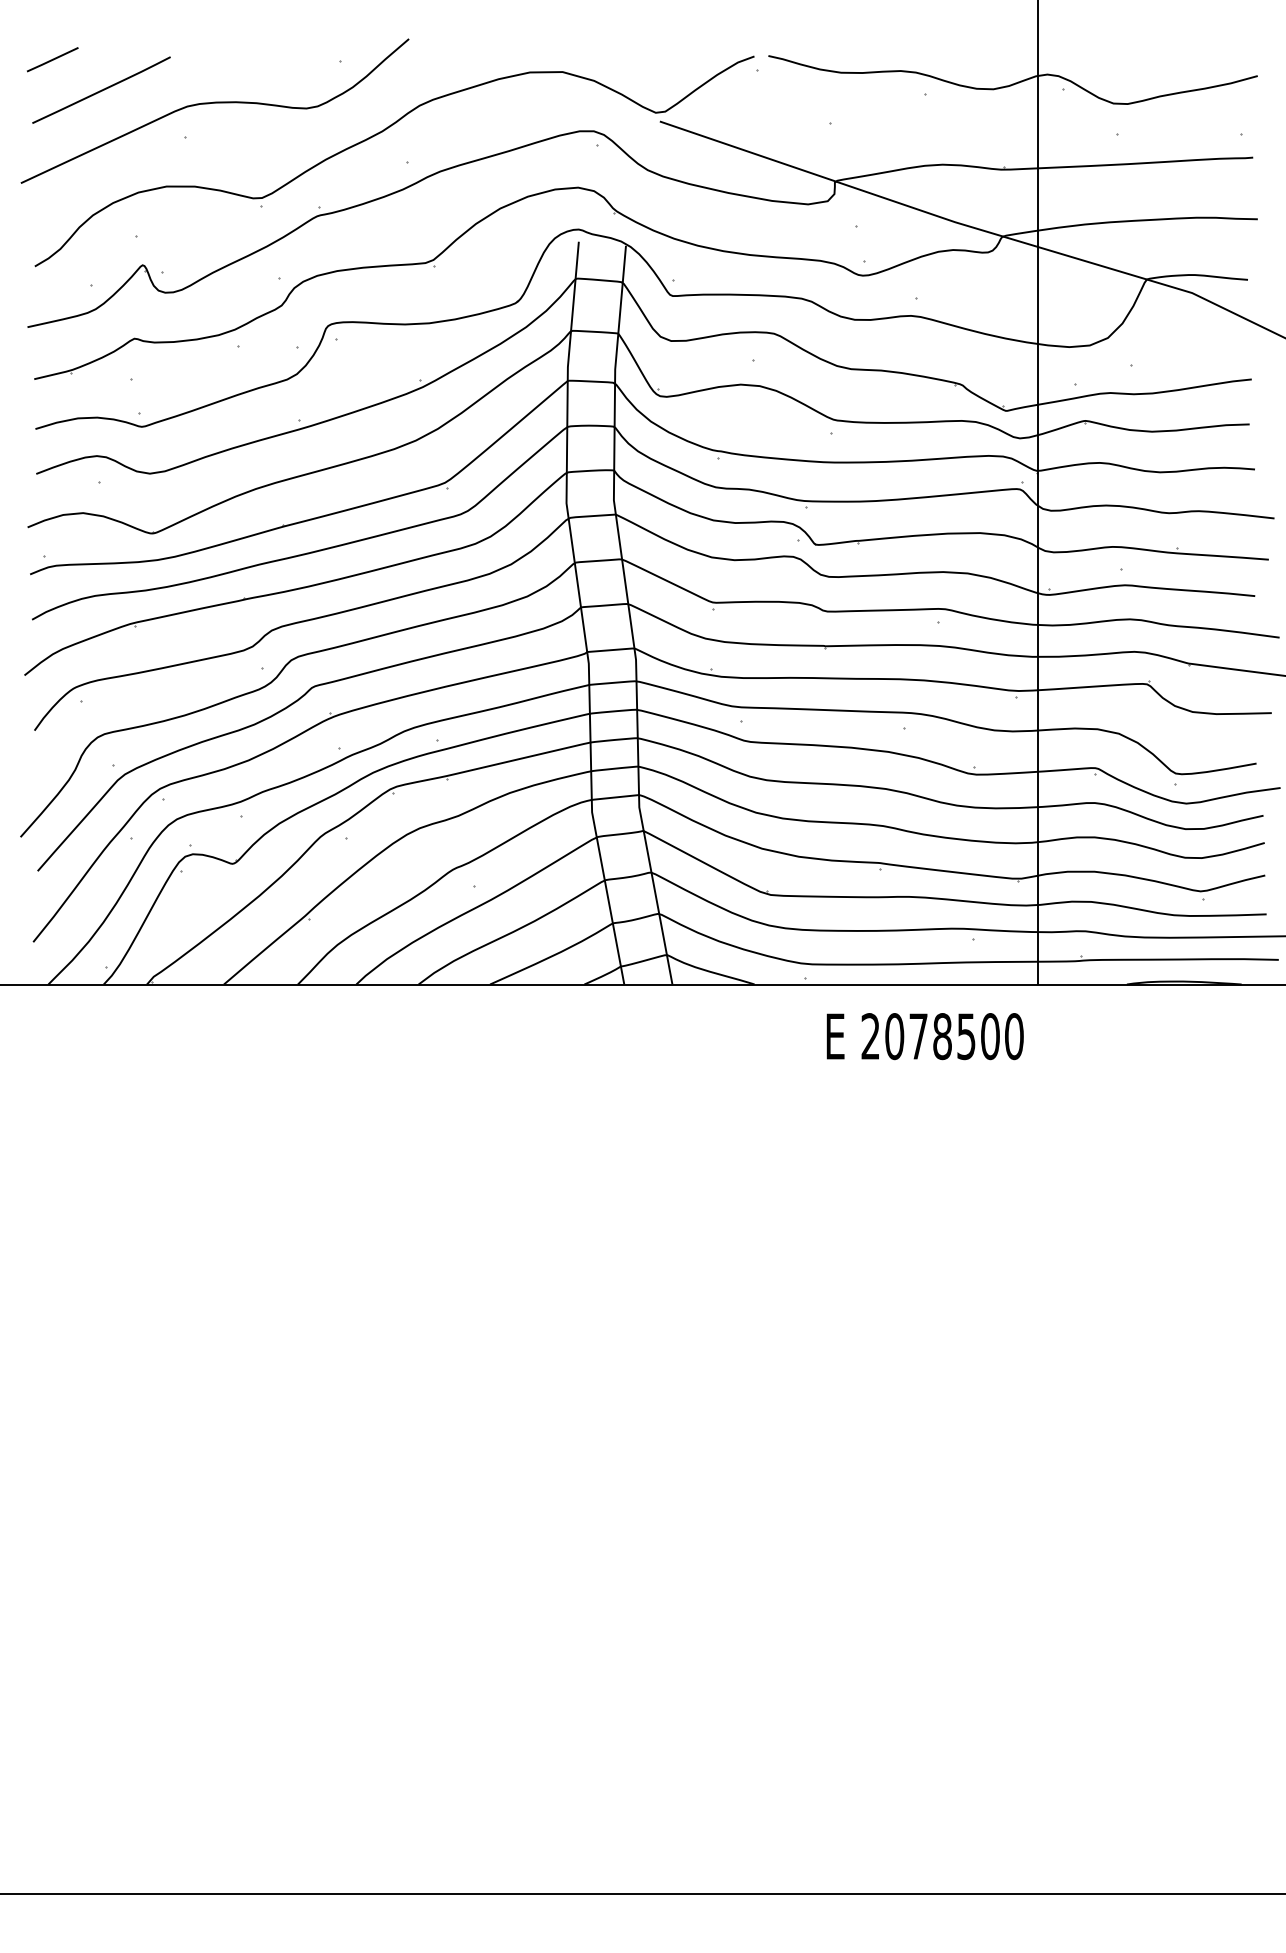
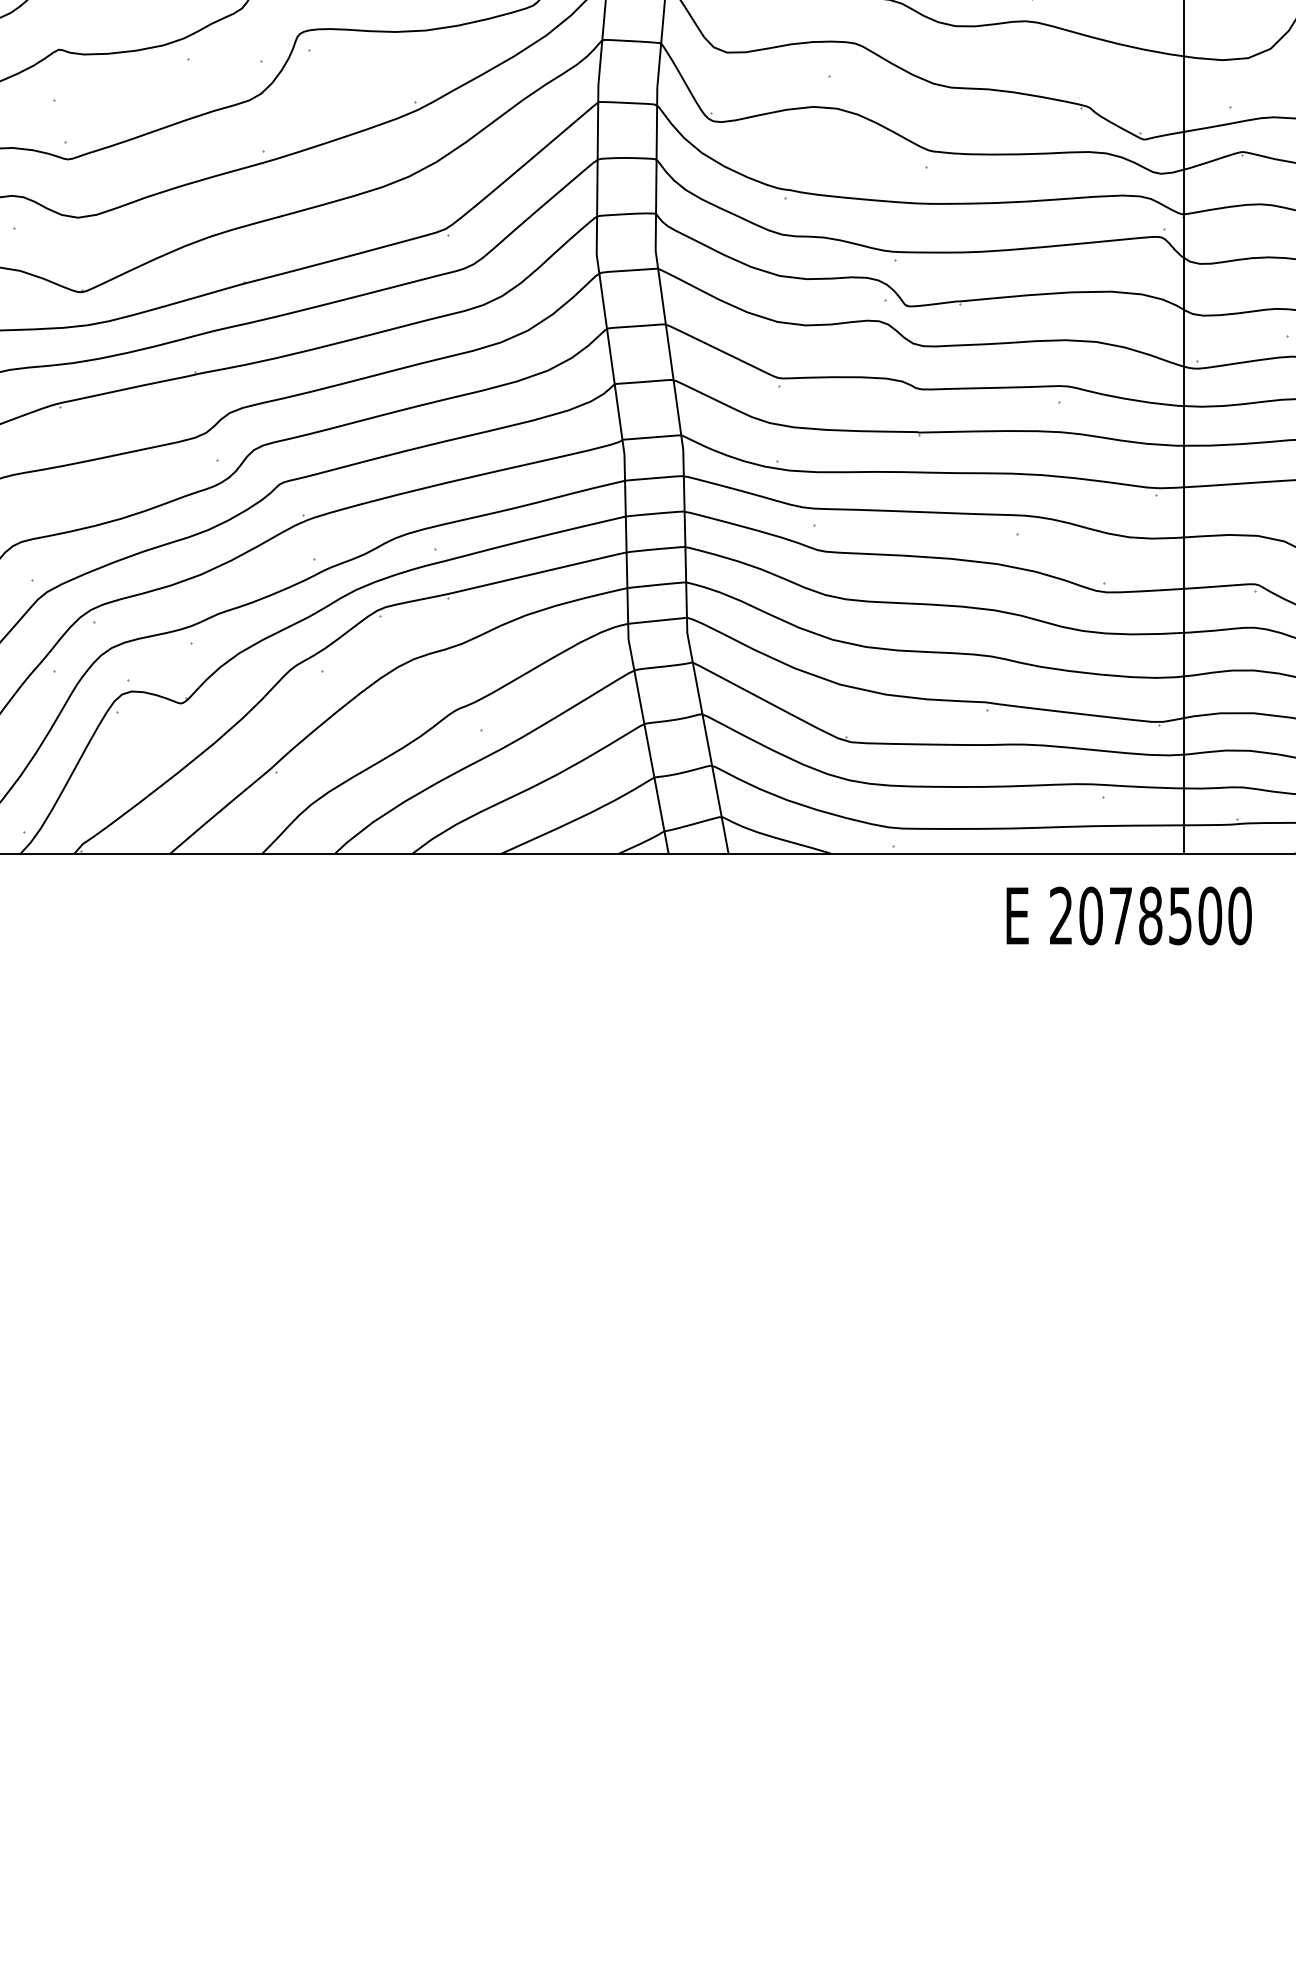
text: (924, 1036) -> (1128, 915), moved

